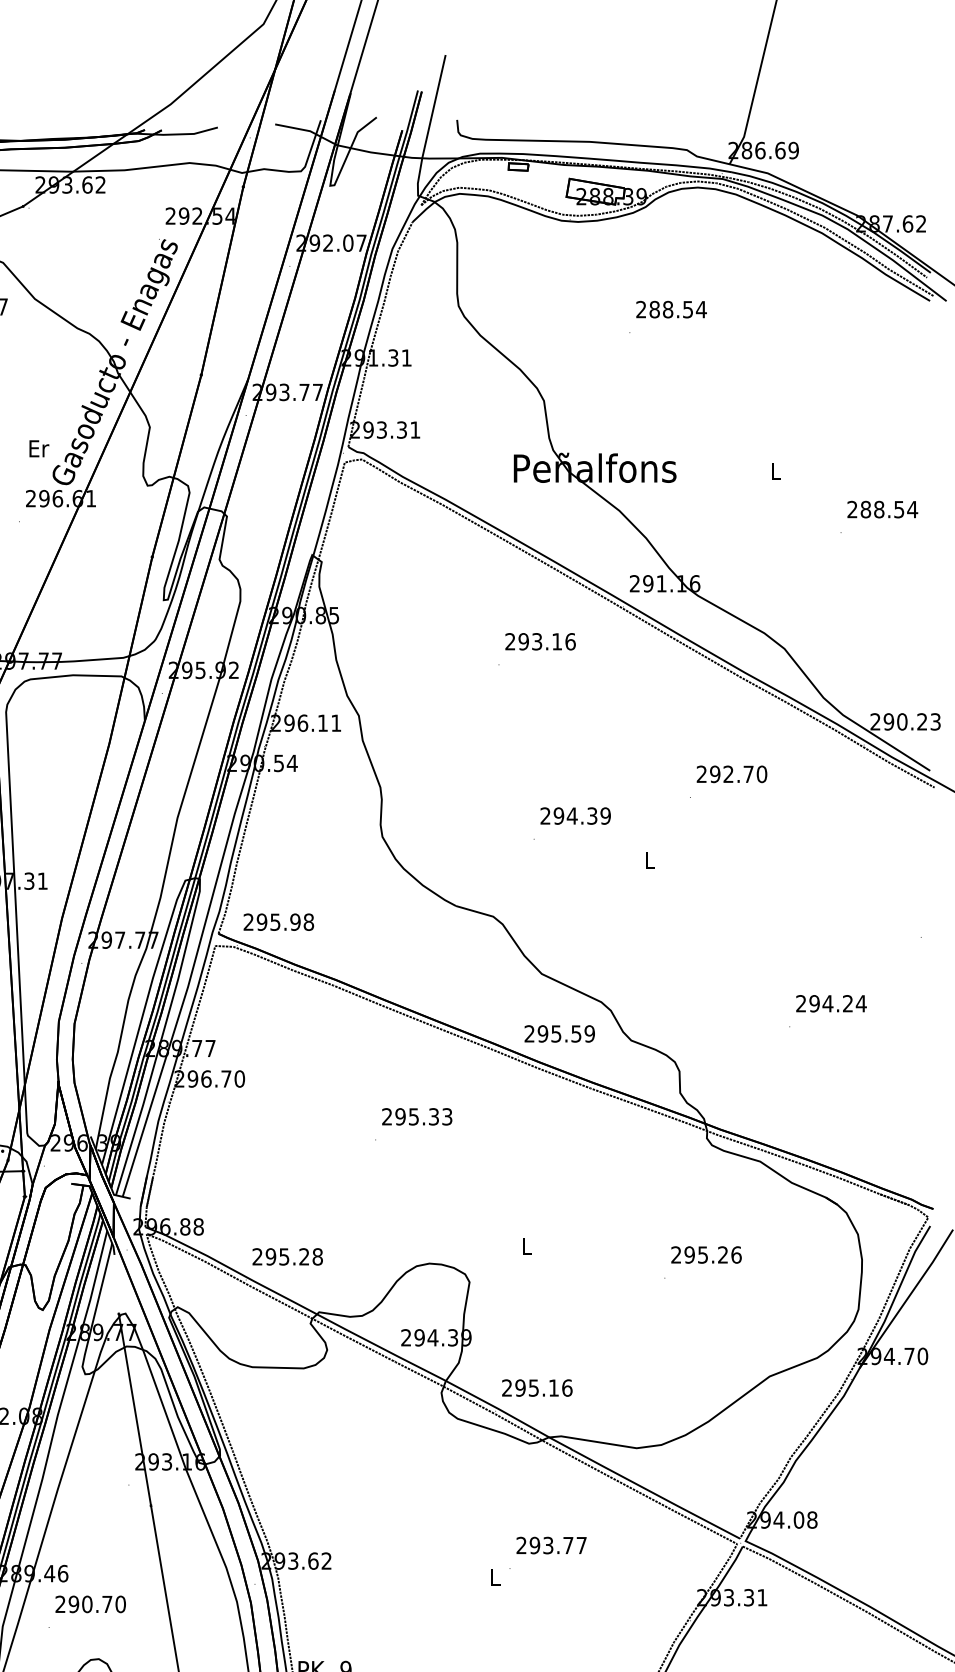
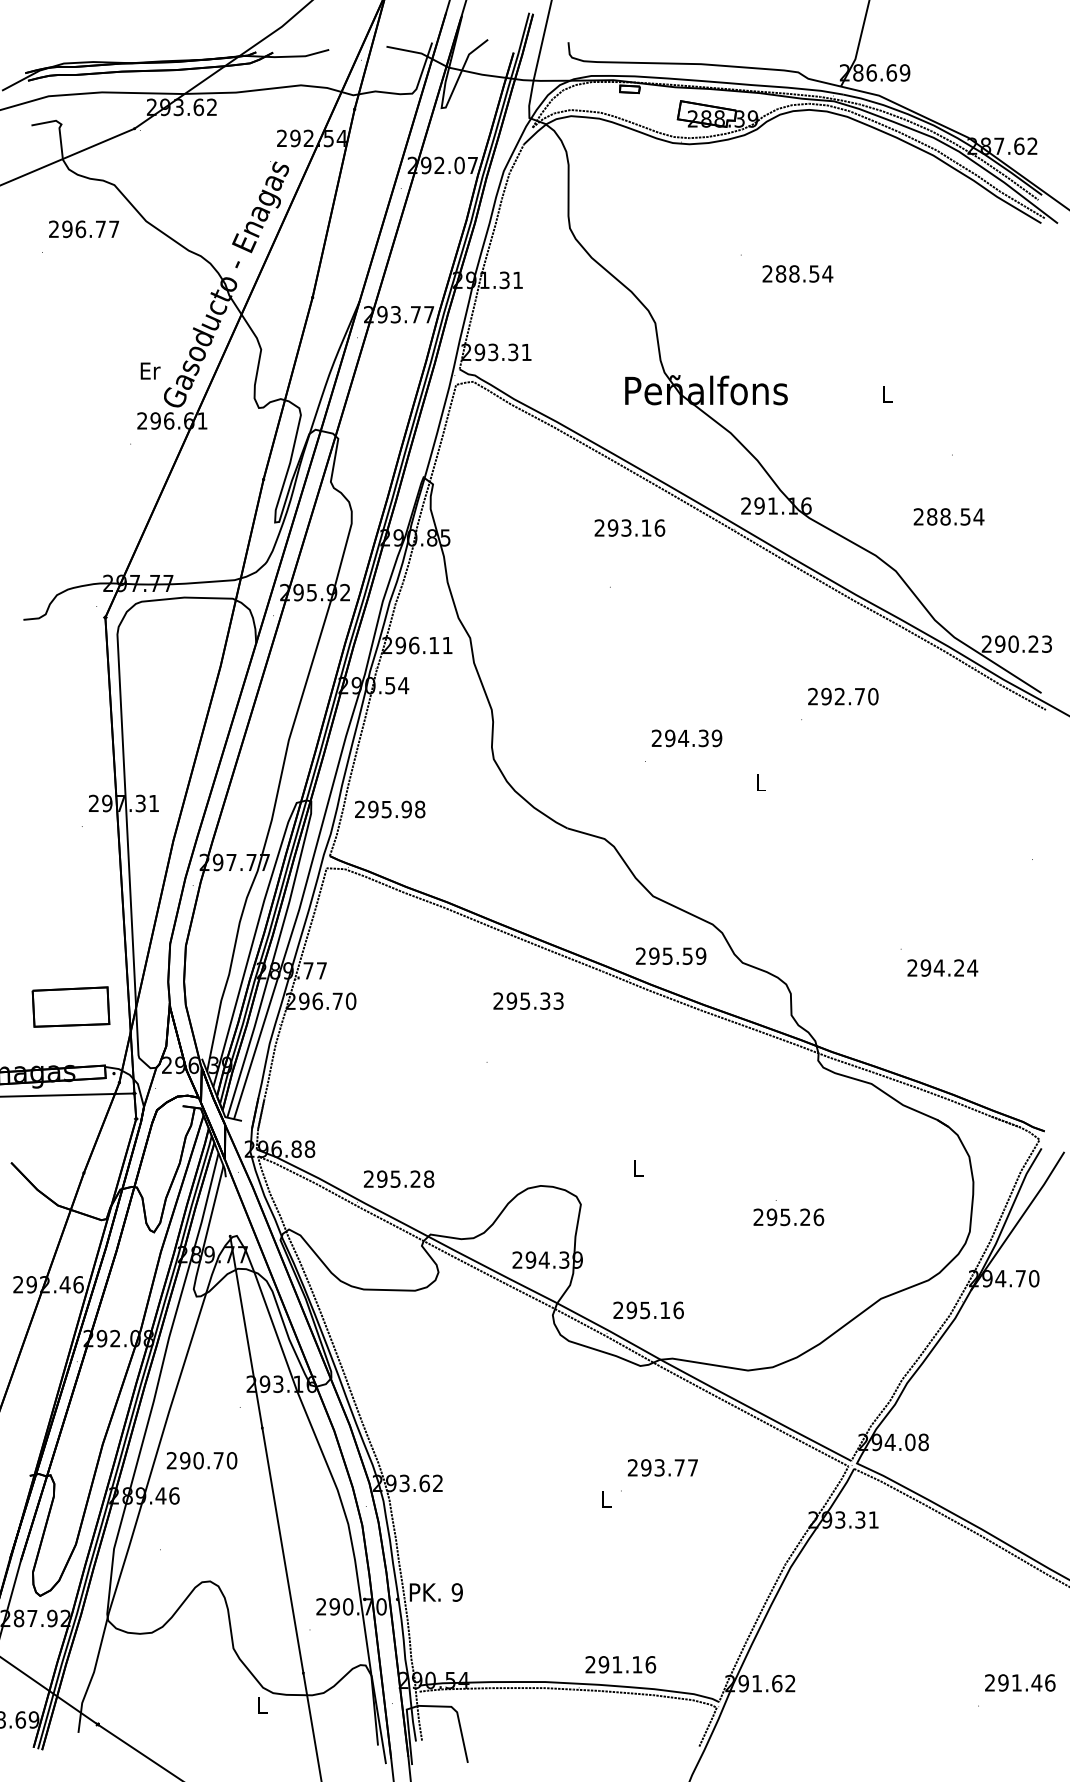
text: (671, 309) -> (797, 273), moved
text: (882, 509) -> (948, 516), moved
text: (540, 641) -> (629, 527), moved
text: (279, 922) -> (390, 809), moved
text: (831, 1003) -> (942, 967), moved
text: (417, 1116) -> (528, 1000), moved
text: (706, 1255) -> (788, 1217), moved
text: (90, 1604) -> (201, 1460), moved

